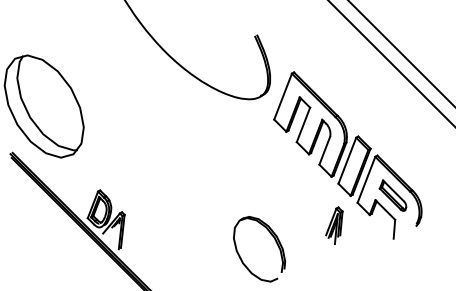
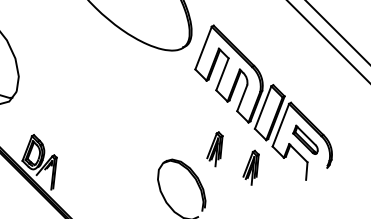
part: (295, 205) -> (215, 149), added

